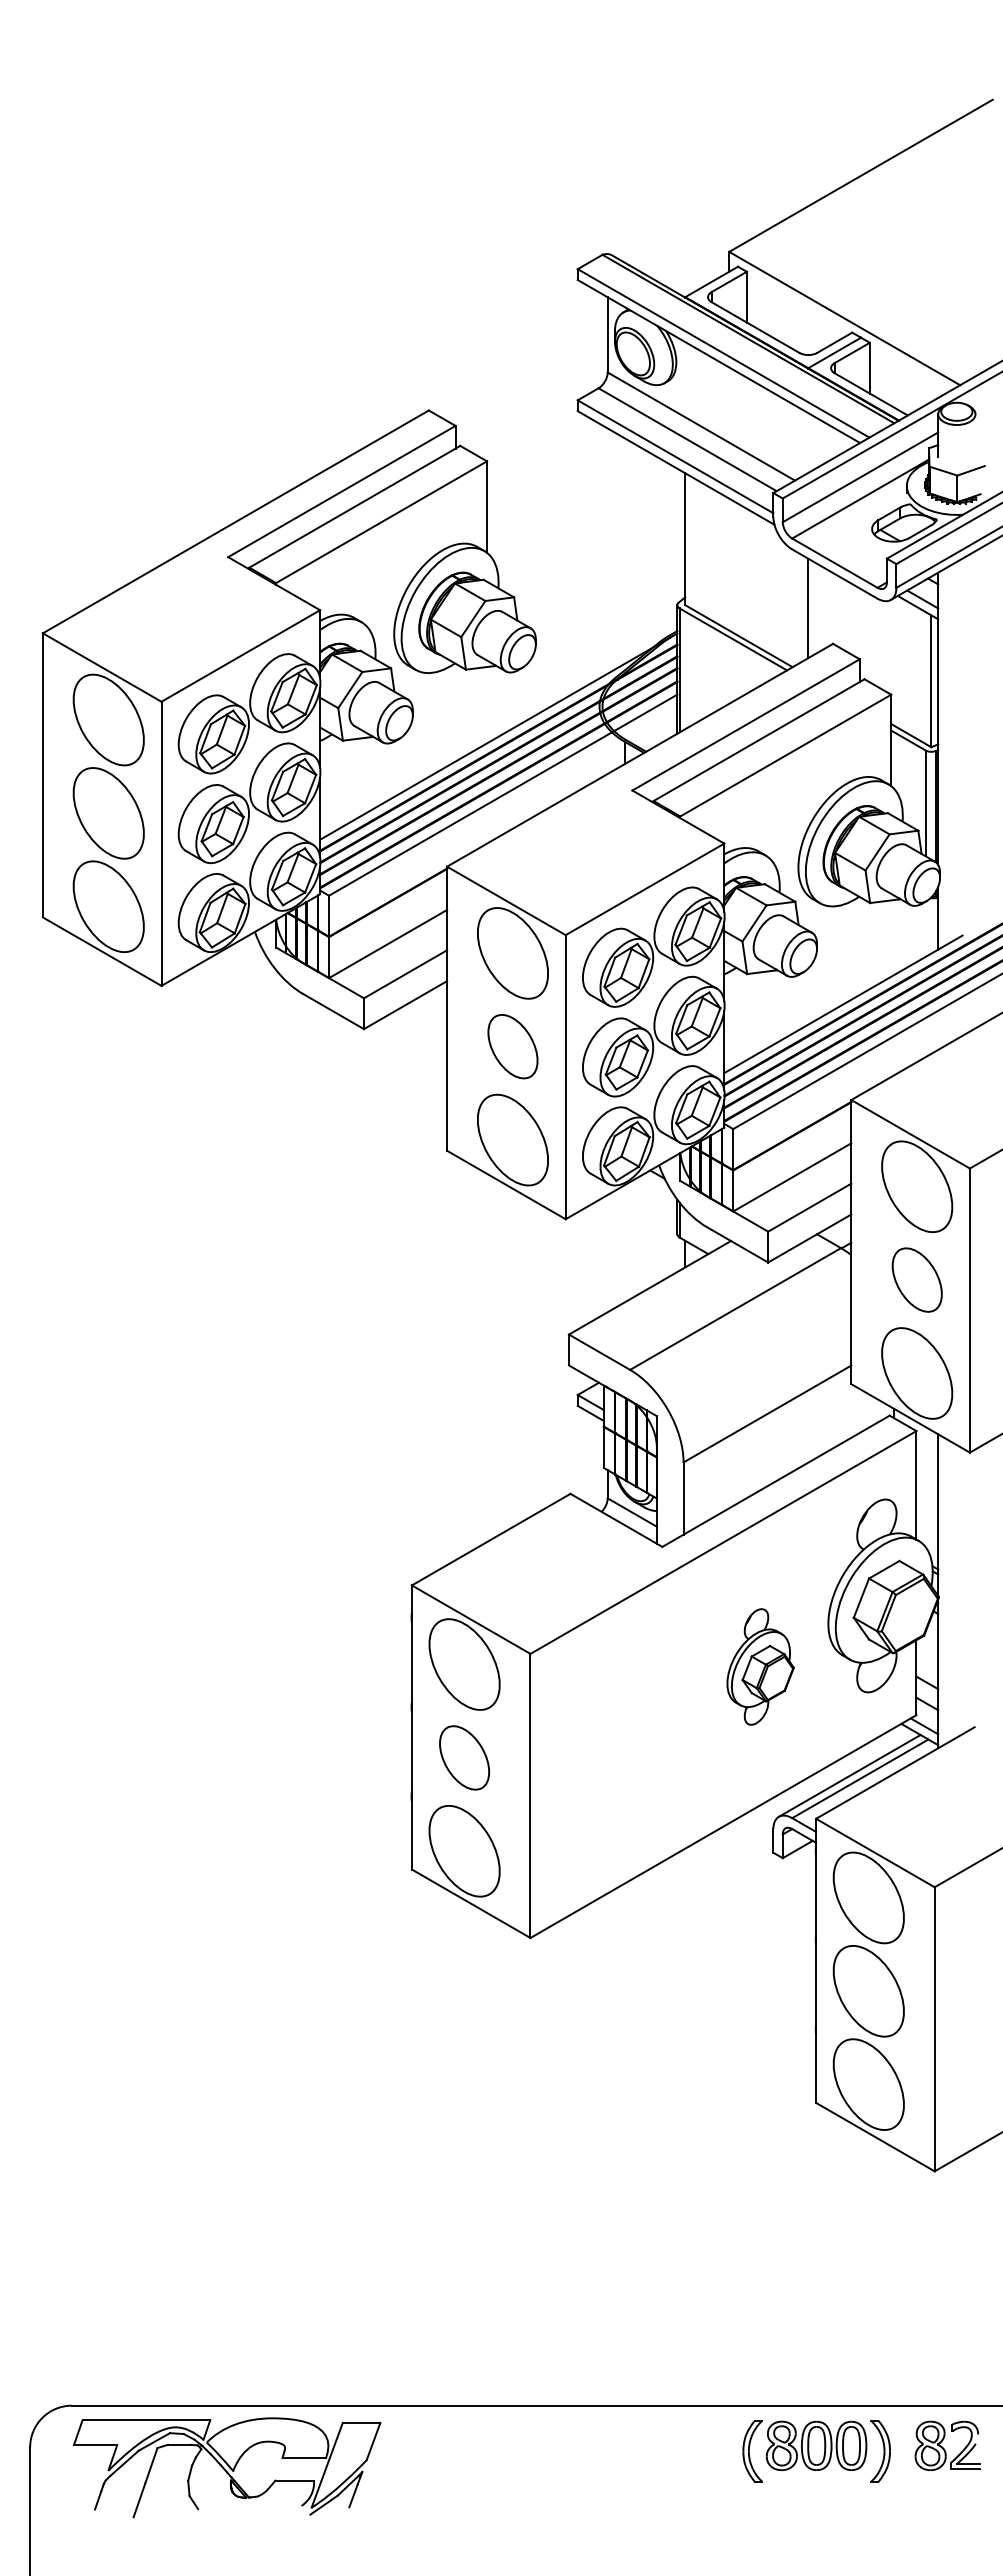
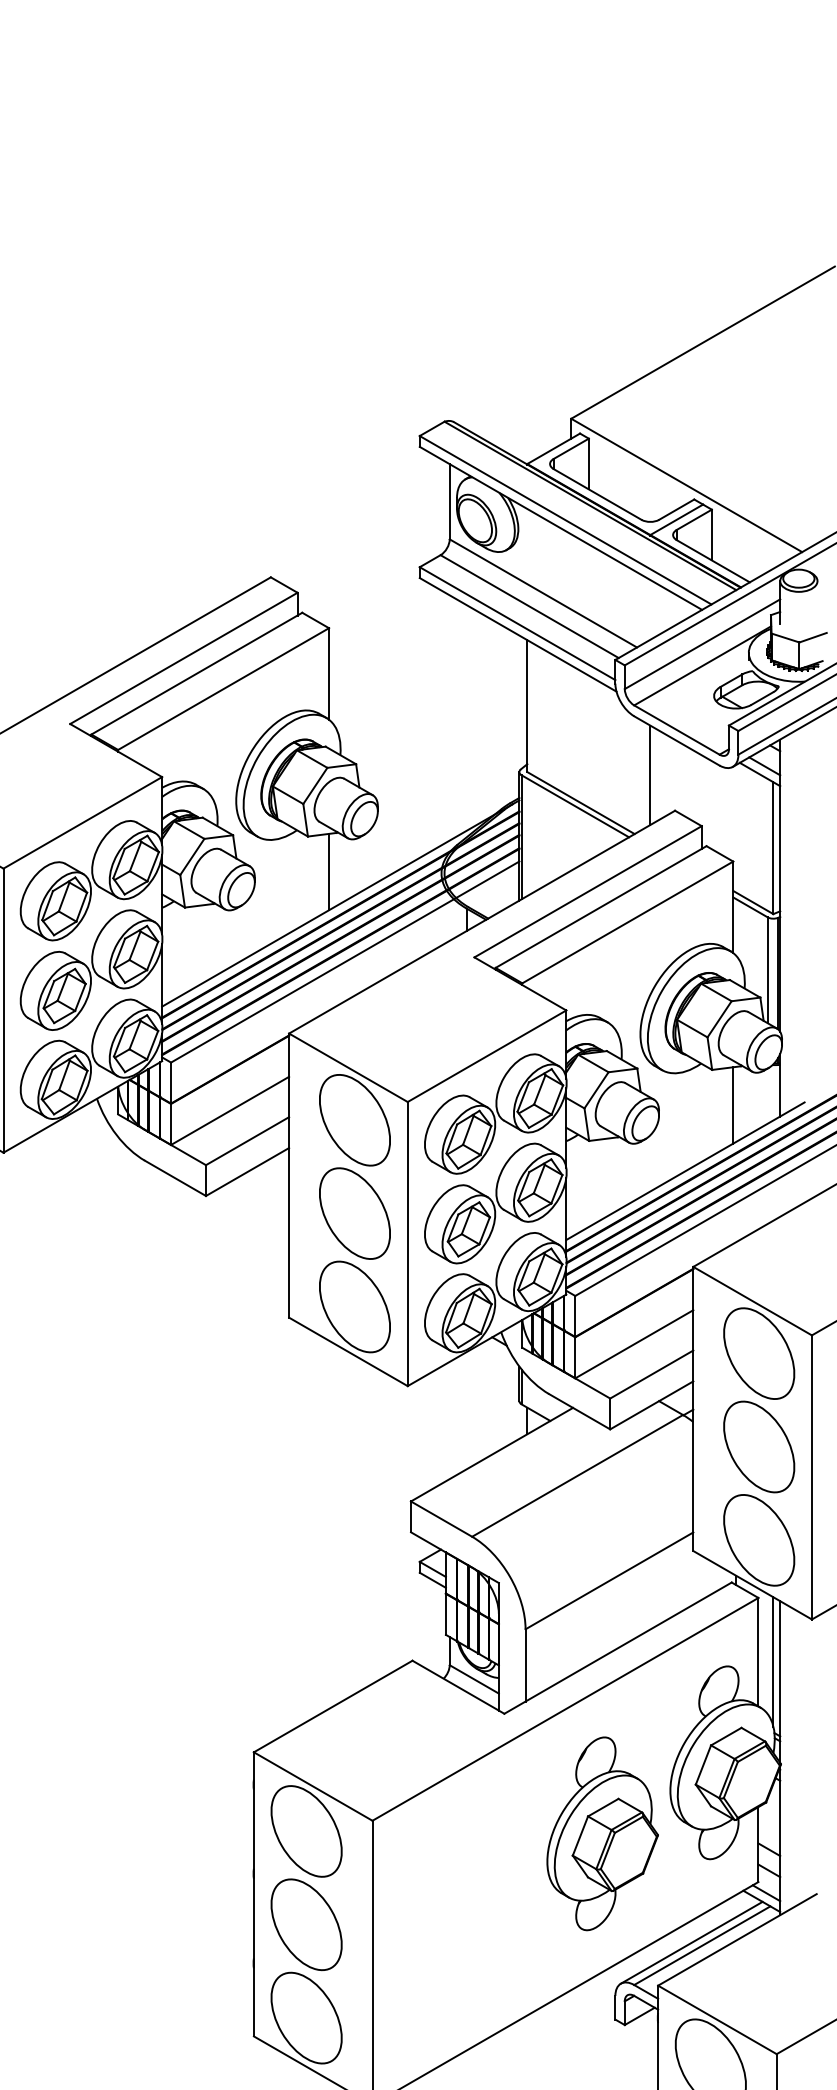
line: (487, 705) -> (329, 872), added
line: (891, 938) -> (733, 1105), added
part: (512, 1046) -> (354, 1213), size x1.43
part: (917, 1279) -> (759, 1446), size x1.43
line: (931, 1494) -> (773, 1661), added
part: (760, 1666) -> (602, 1833), size x1.67
part: (464, 1757) -> (306, 1924), size x1.43

